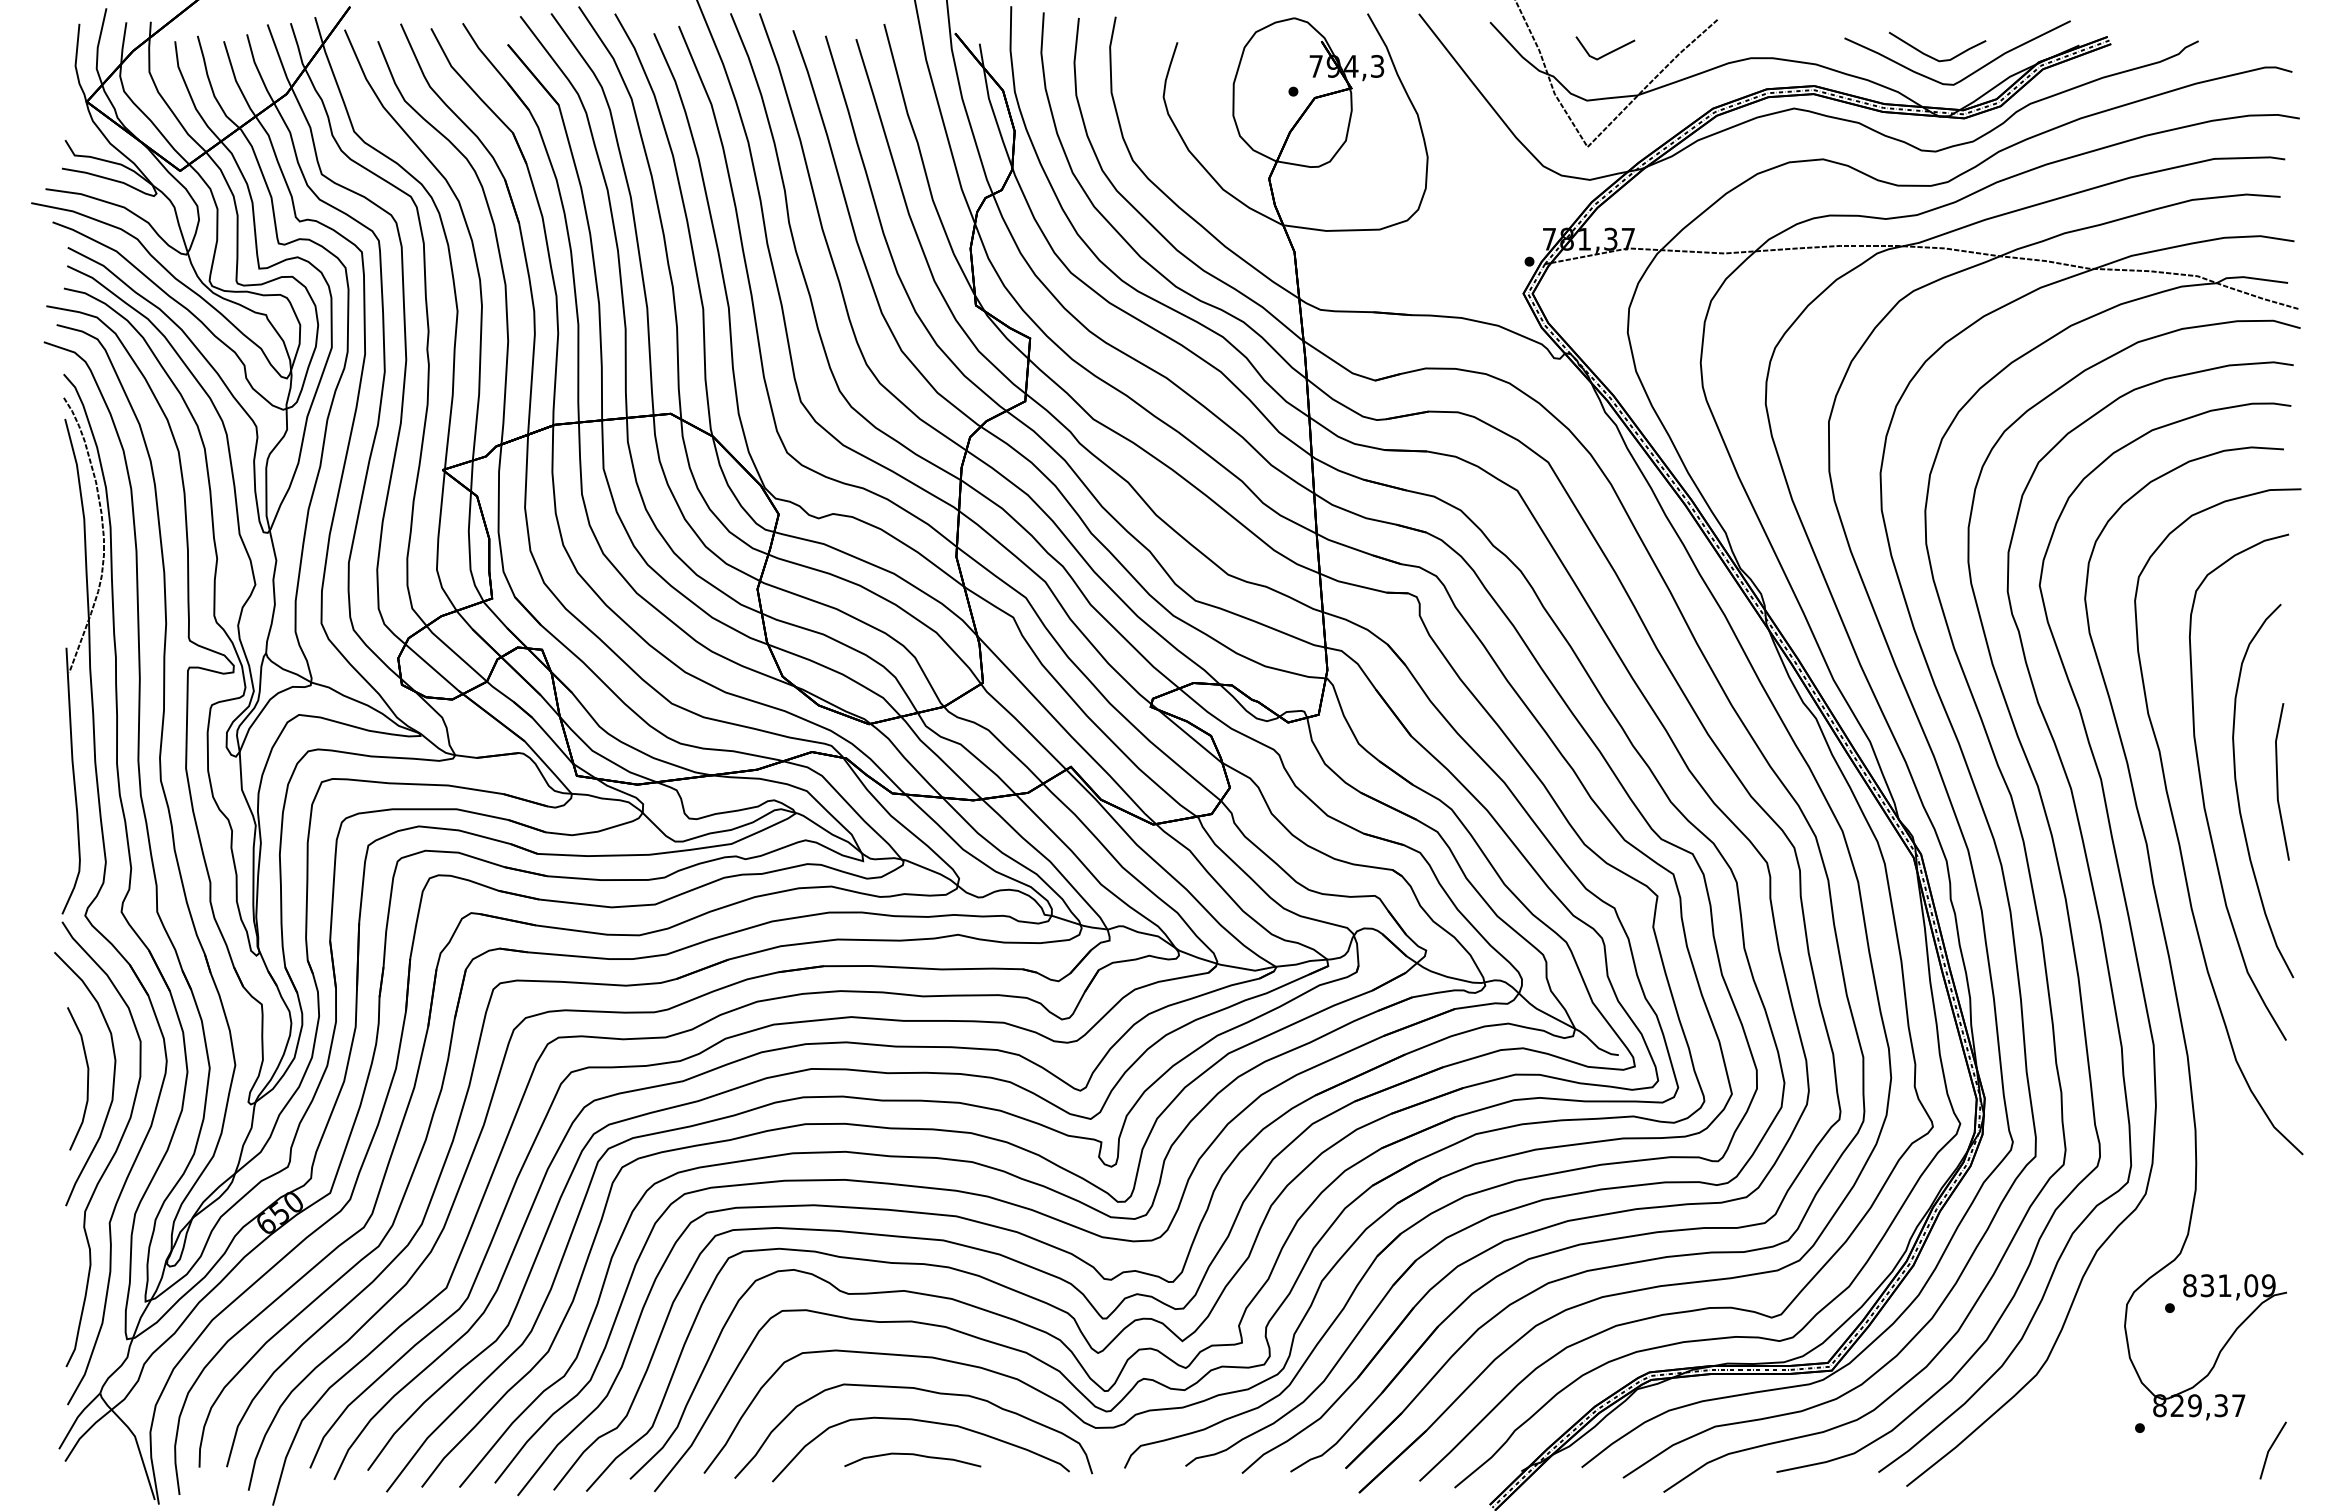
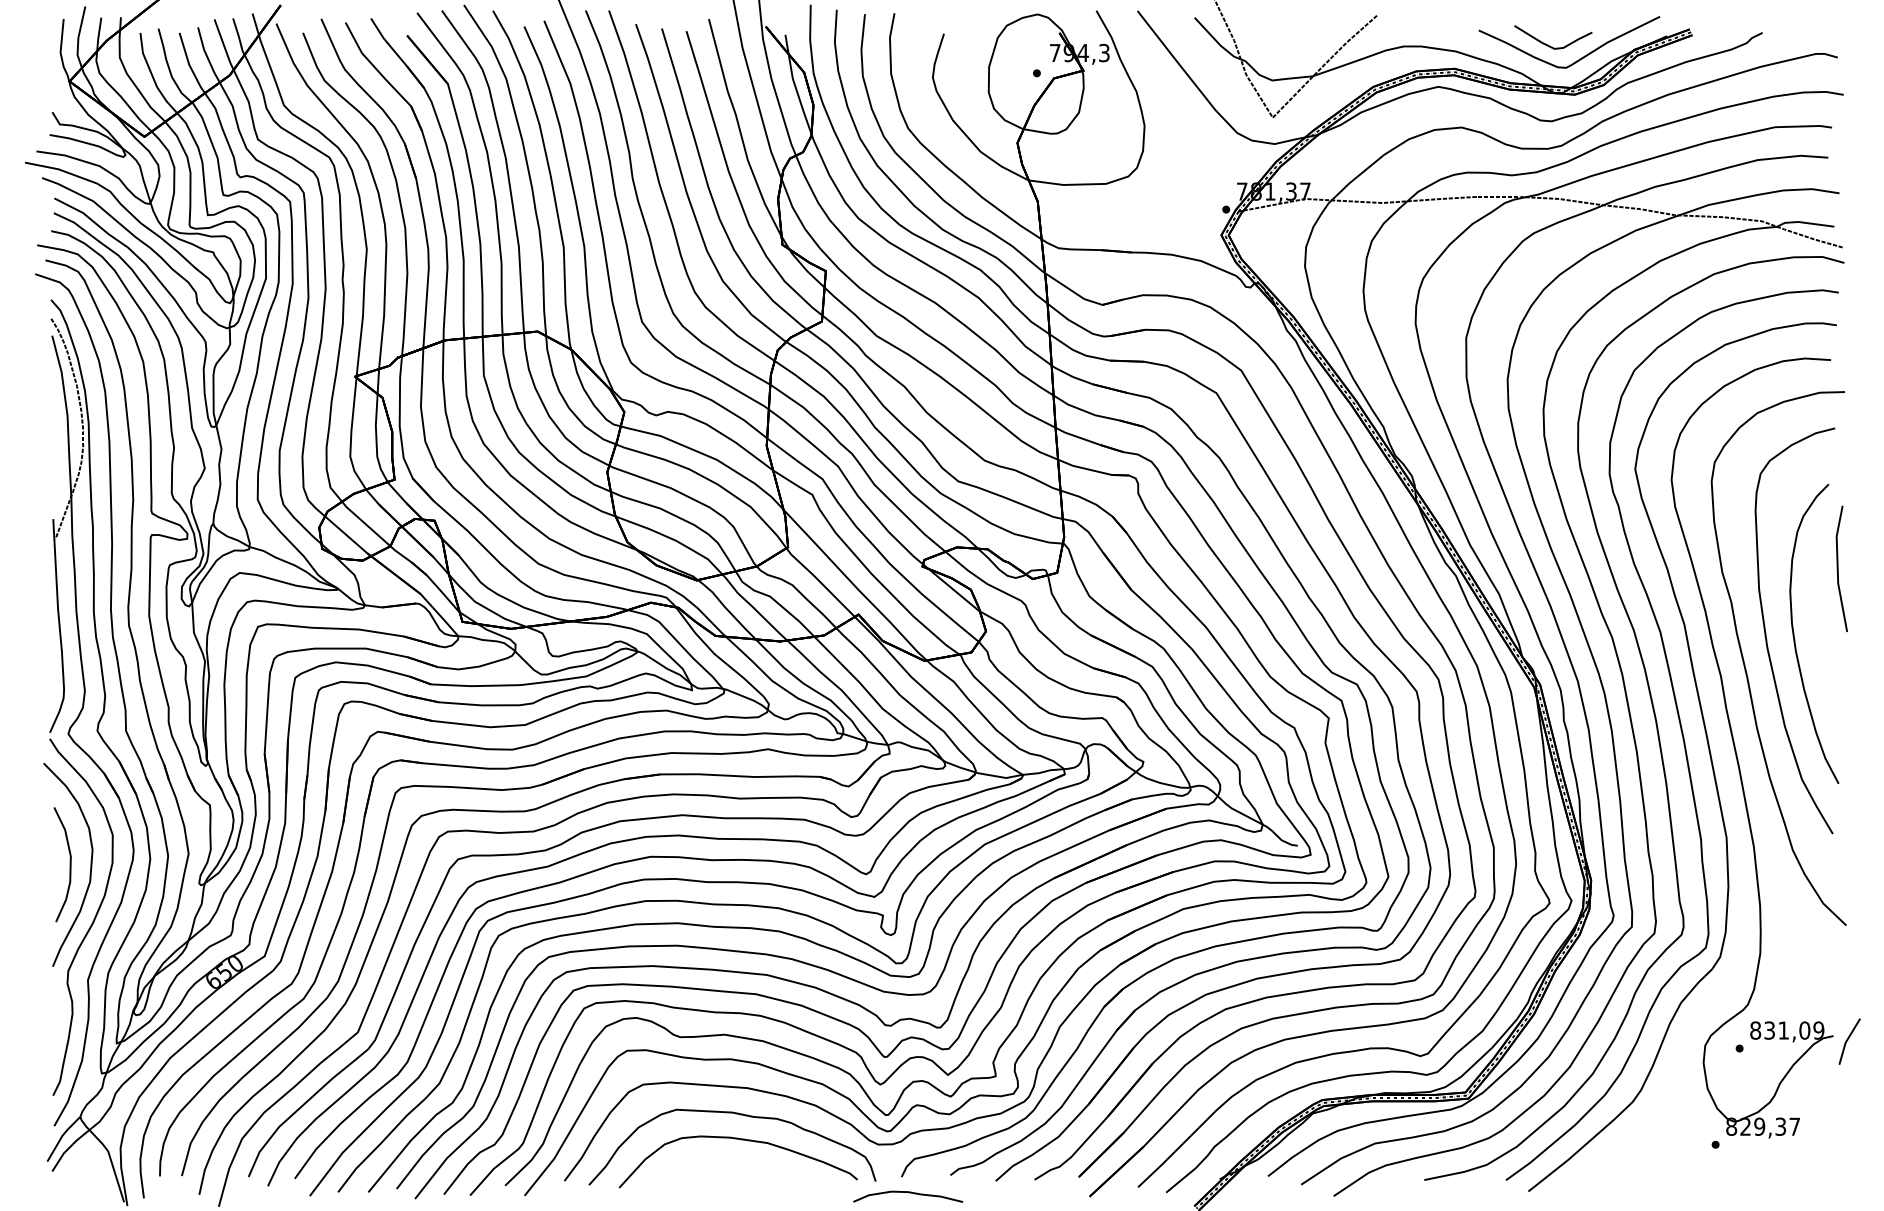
line: (1608, 52) -> (1289, 41), removed
line: (2278, 781) -> (1838, 568), moved
line: (2270, 1450) -> (1847, 1041), moved
curve: (912, 1455) -> (907, 1193), moved

